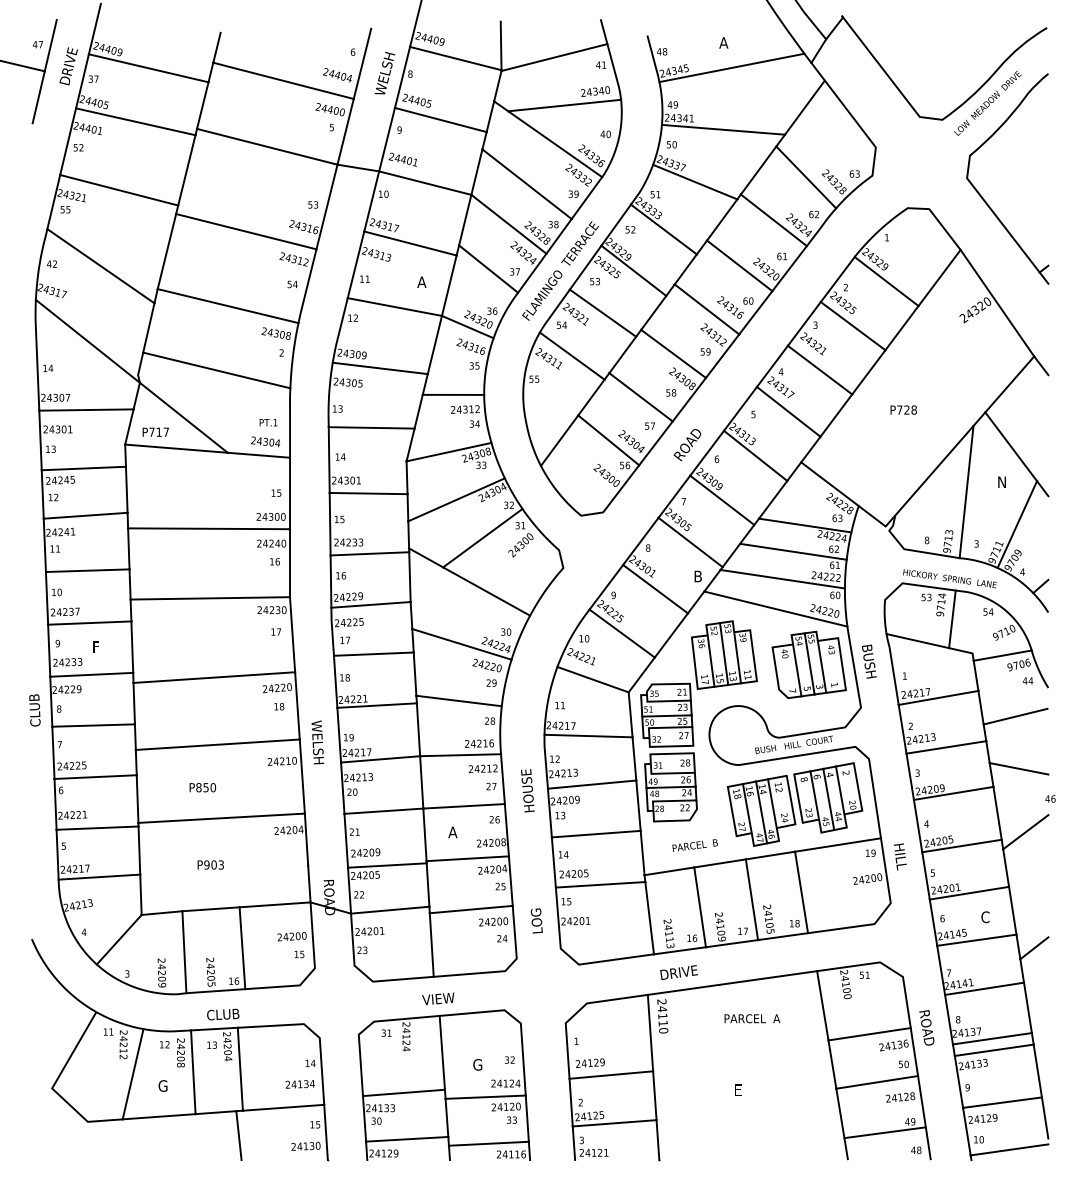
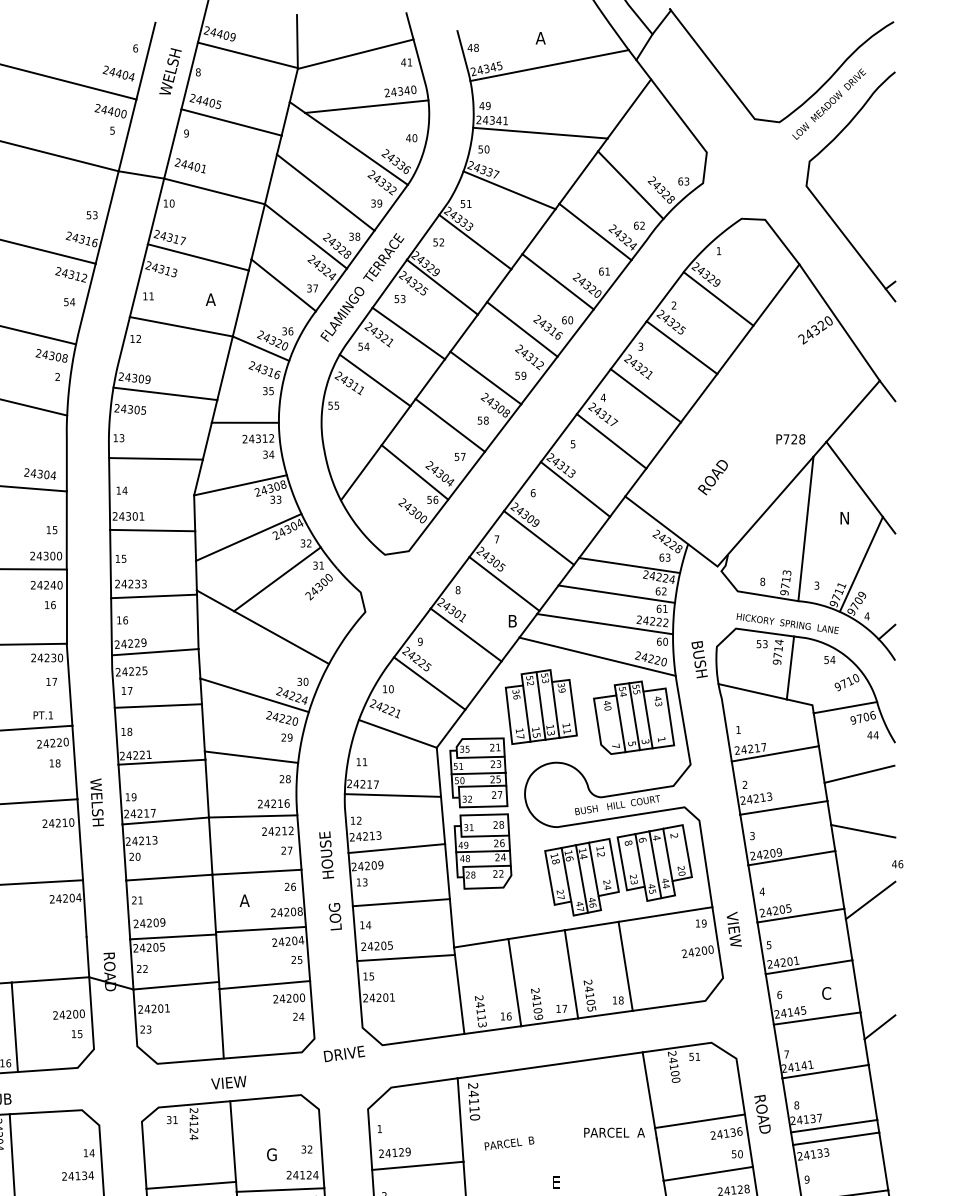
text: (903, 409) -> (790, 438), moved
text: (268, 422) -> (43, 715), moved
text: (687, 445) -> (712, 478), moved
text: (868, 661) -> (698, 659), moved
text: (694, 845) -> (508, 1143), moved
text: (900, 858) -> (733, 929), HILL -> VIEW
text: (536, 920) -> (334, 916), moved
text: (679, 972) -> (344, 1053), moved
text: (752, 1018) -> (614, 1132), moved

